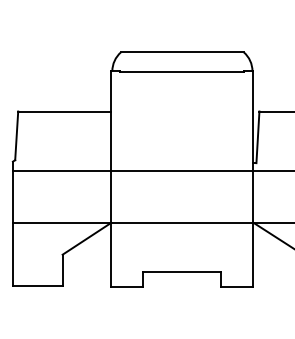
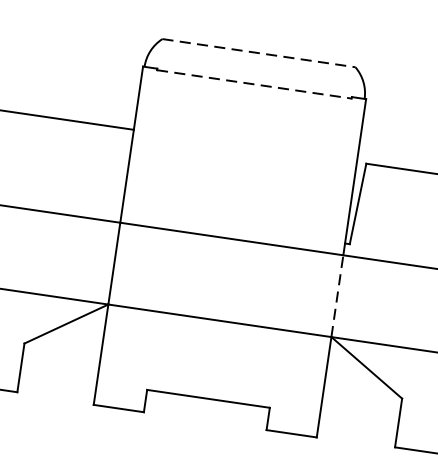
line: (182, 52) -> (259, 53), solid -> dashed
line: (182, 72) -> (254, 84), solid -> dashed
line: (253, 196) -> (337, 295), solid -> dashed

